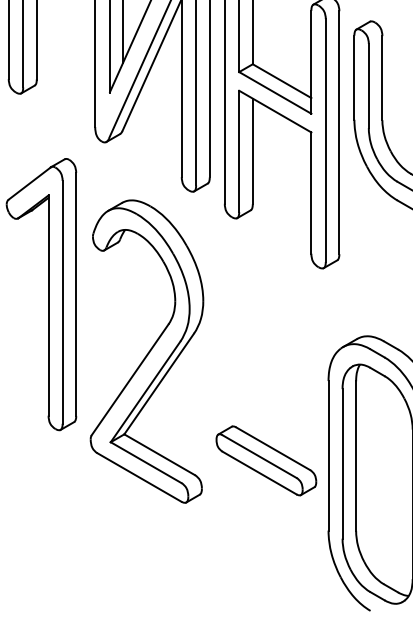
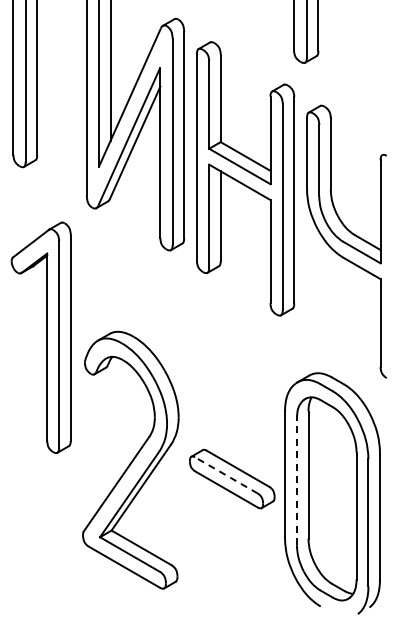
part: (146, 350) -> (130, 459), moved
line: (259, 456) -> (226, 475), solid -> dashed
line: (341, 463) -> (296, 481), solid -> dashed

